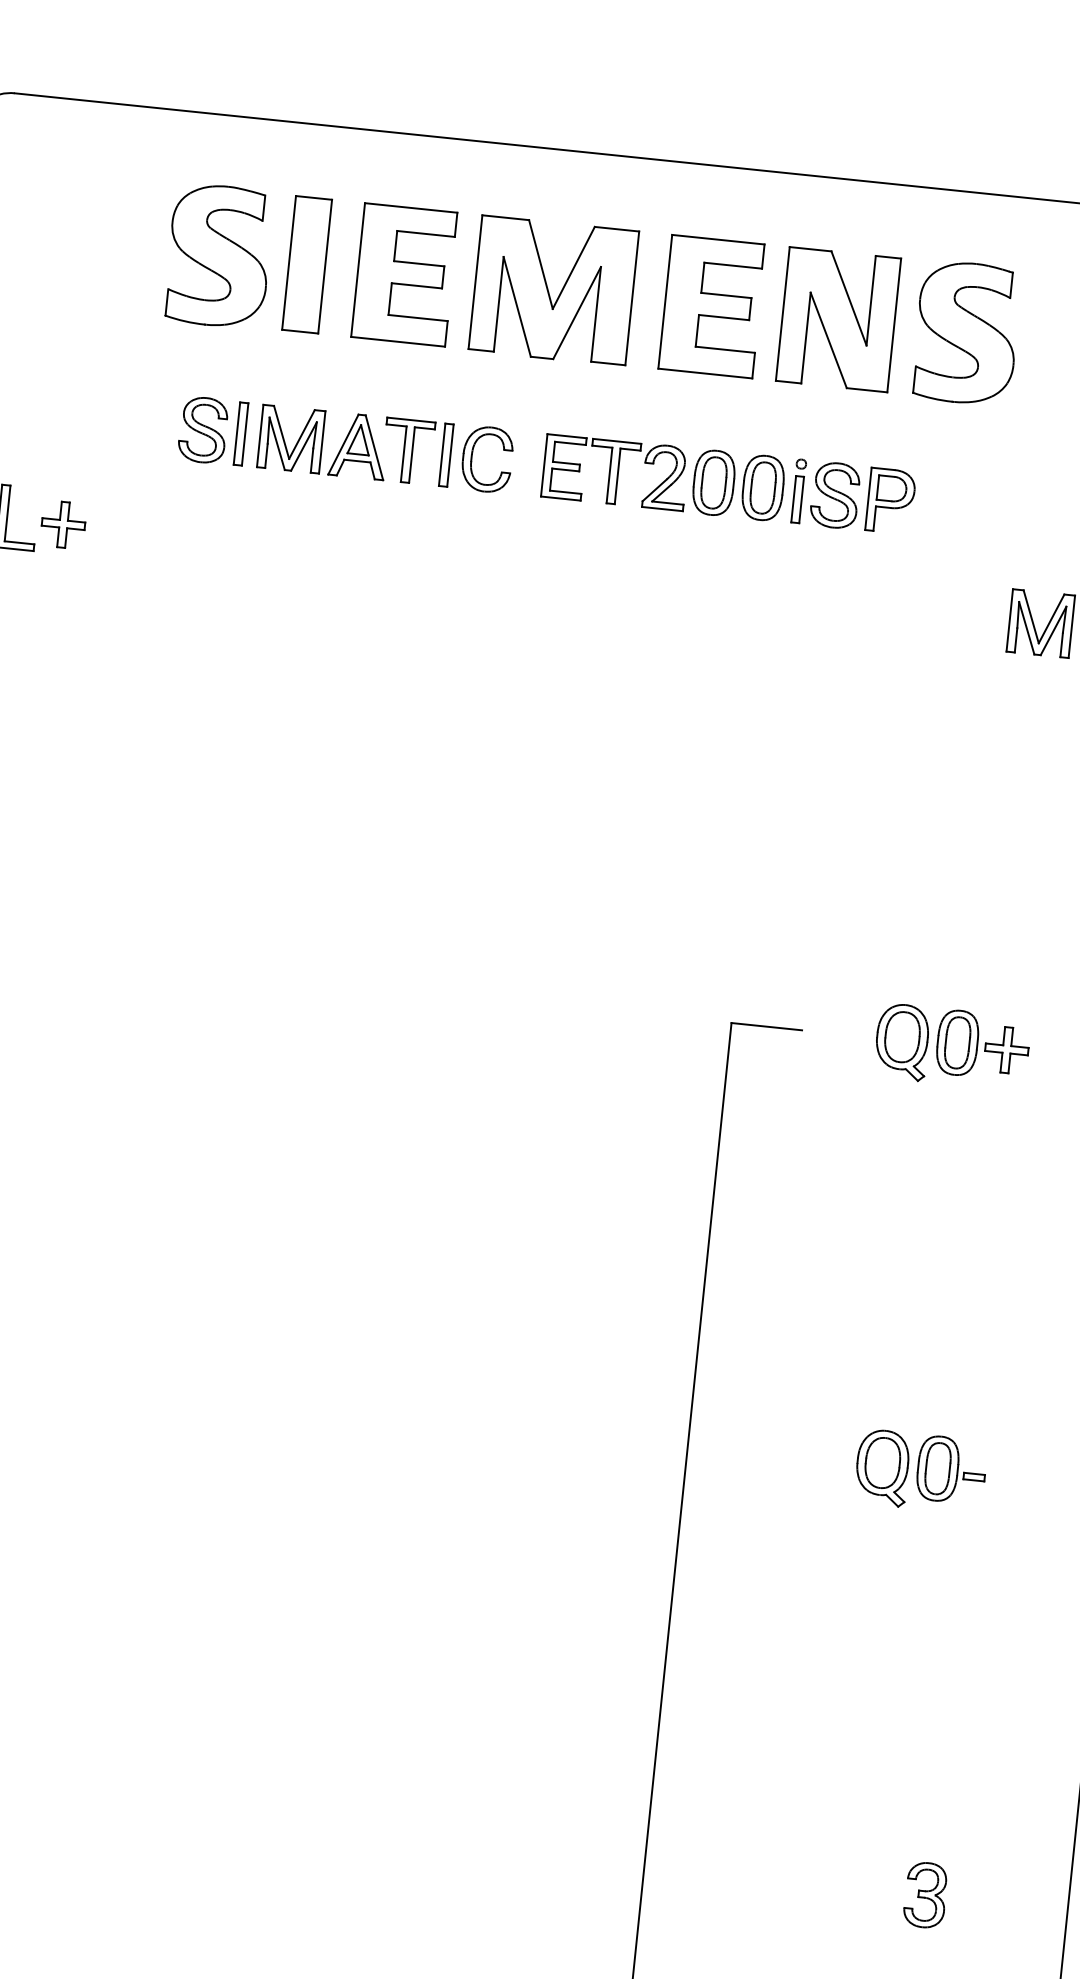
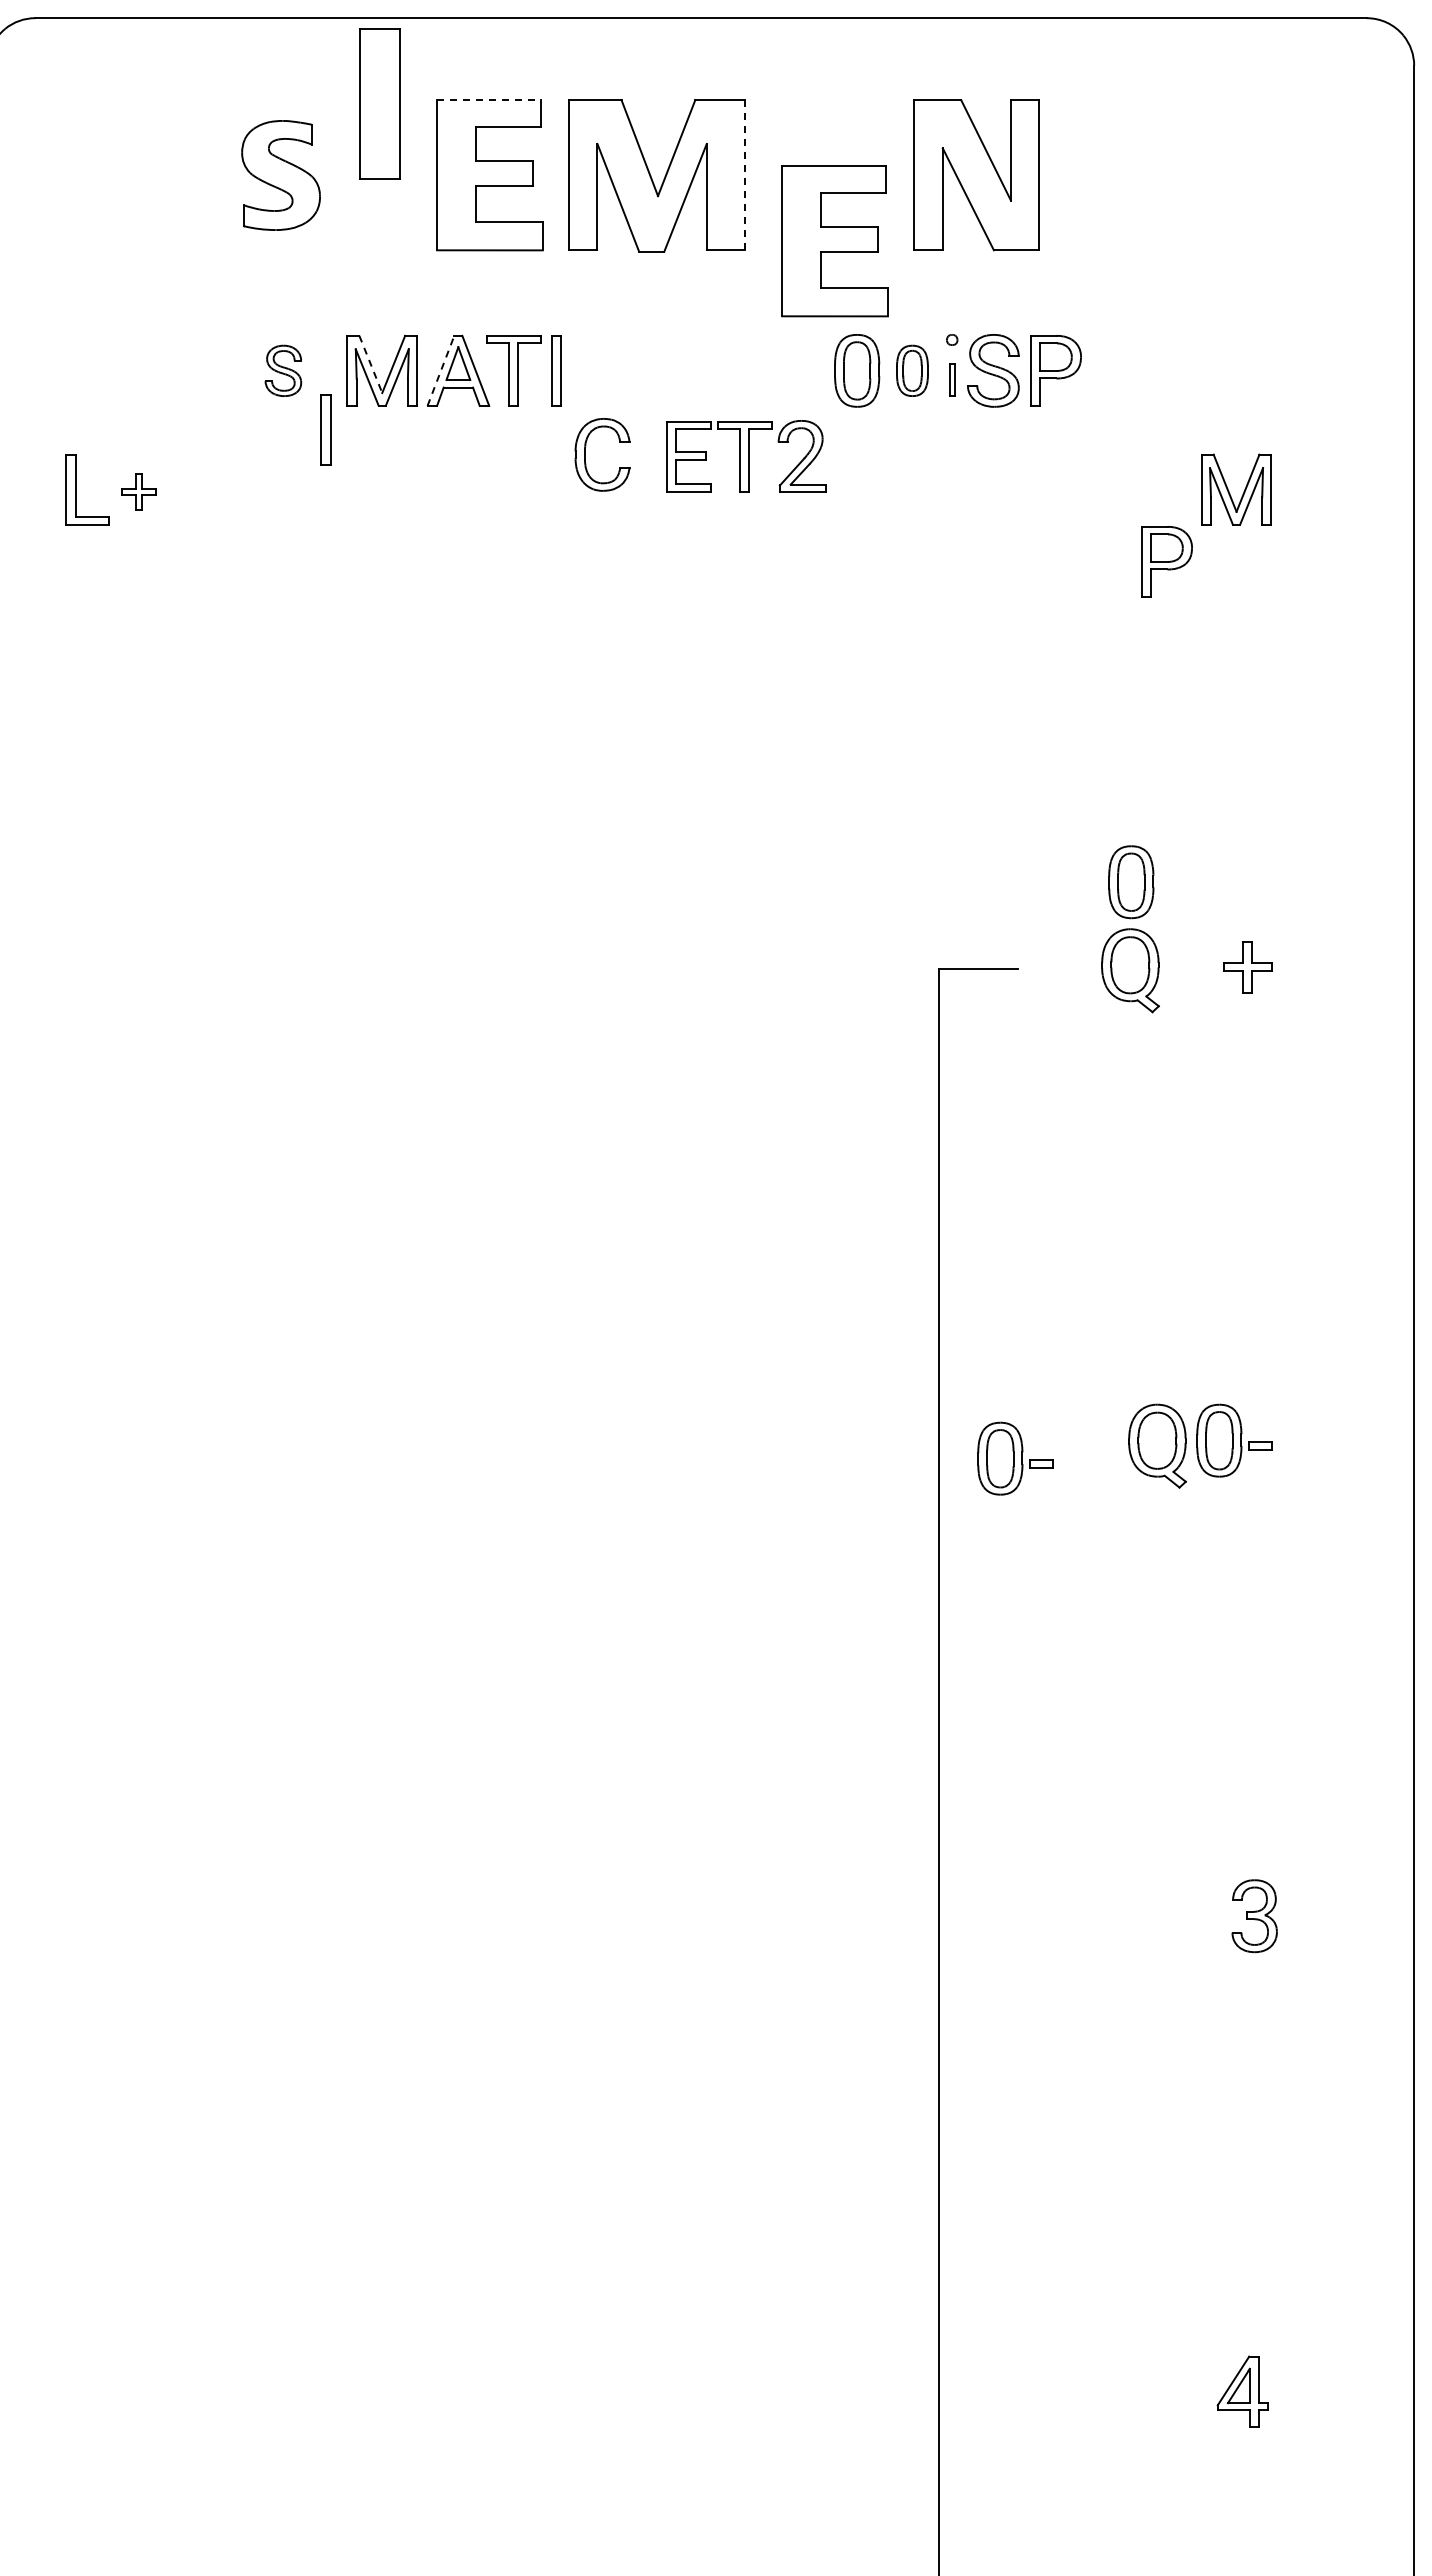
line: (411, 208) -> (489, 100), solid -> dashed
part: (218, 255) -> (280, 175), size x0.7
part: (306, 264) -> (379, 103), moved
line: (632, 298) -> (745, 175), solid -> dashed
part: (711, 306) -> (834, 241), moved
part: (966, 333) -> (1120, 175), removed
part: (203, 429) -> (283, 370), size x0.7
line: (281, 432) -> (370, 364), solid -> dashed
part: (240, 433) -> (325, 429), moved
line: (343, 444) -> (441, 370), solid -> dashed
part: (472, 457) -> (585, 454), moved
part: (615, 472) -> (746, 456), moved
part: (763, 487) -> (912, 370), size x0.7
part: (798, 499) -> (952, 379), size x0.6
part: (62, 525) -> (138, 492), size x0.7
part: (971, 681) -> (1166, 561), added
part: (957, 1043) -> (1131, 882), moved
part: (754, 1465) -> (1015, 1458), added

